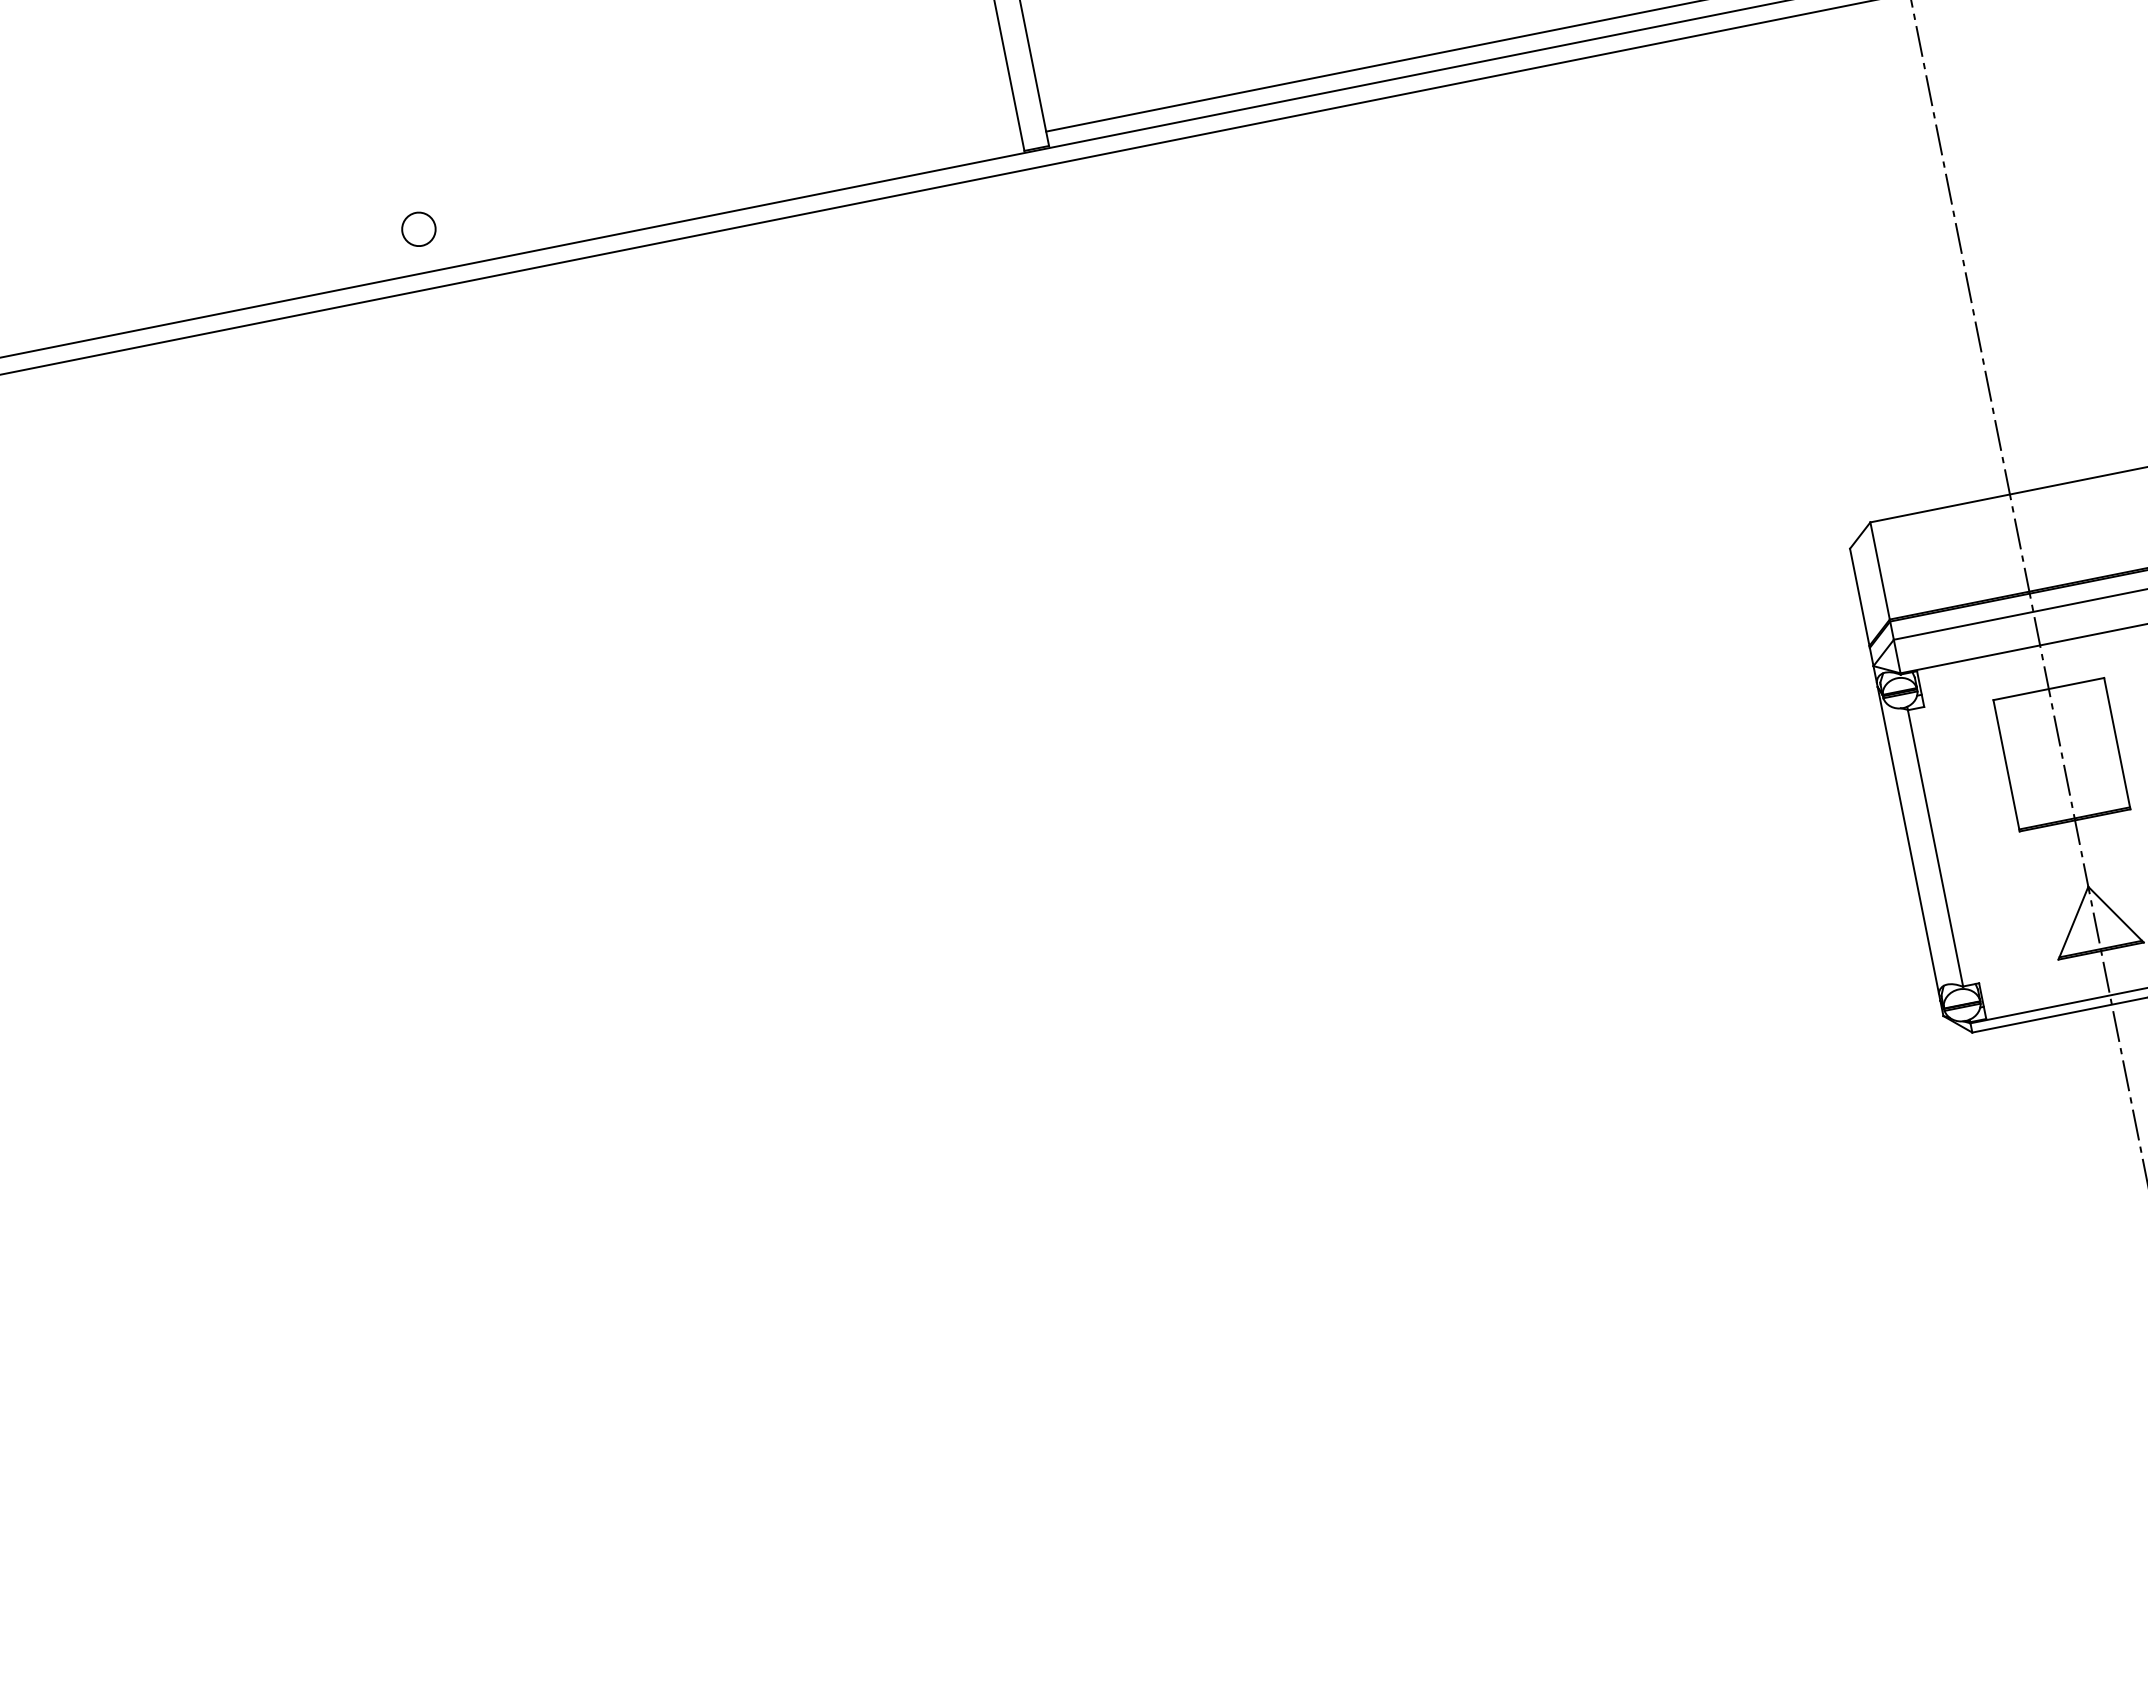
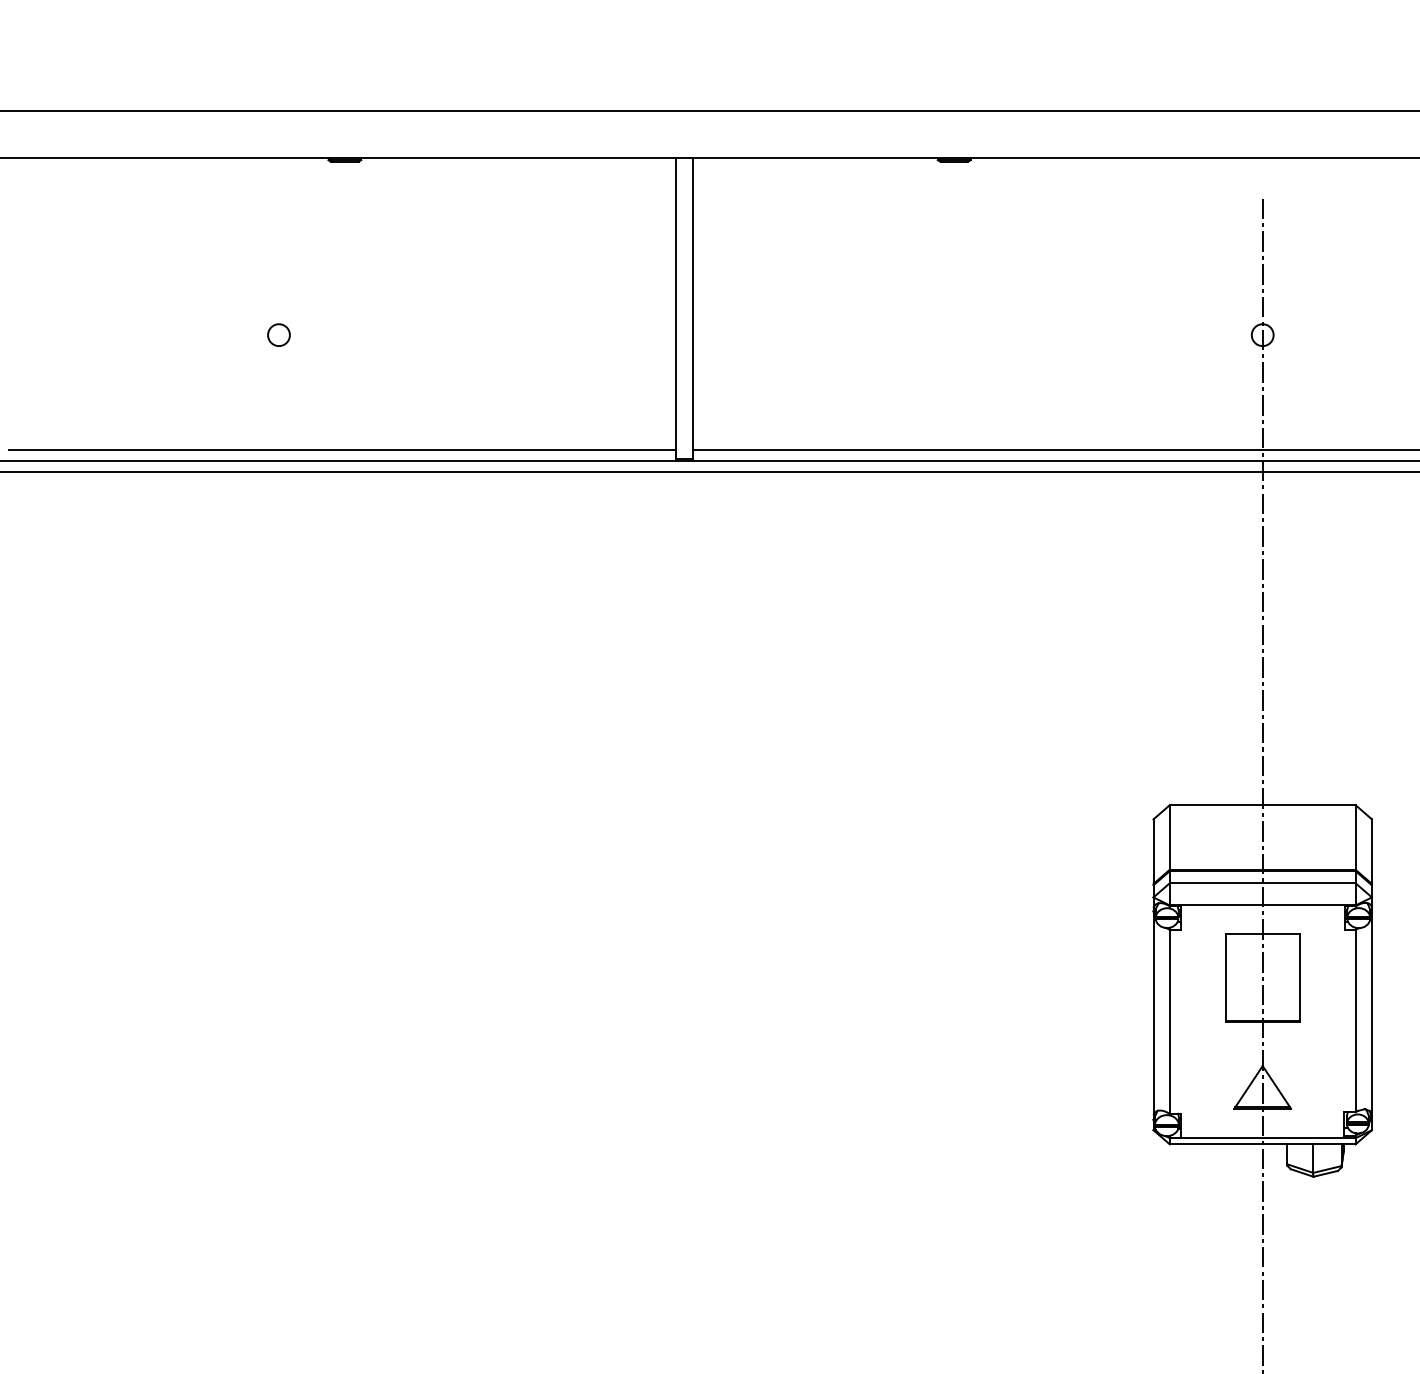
circle: (417, 228) -> (278, 334), moved
line: (519, 236) -> (342, 449), added

